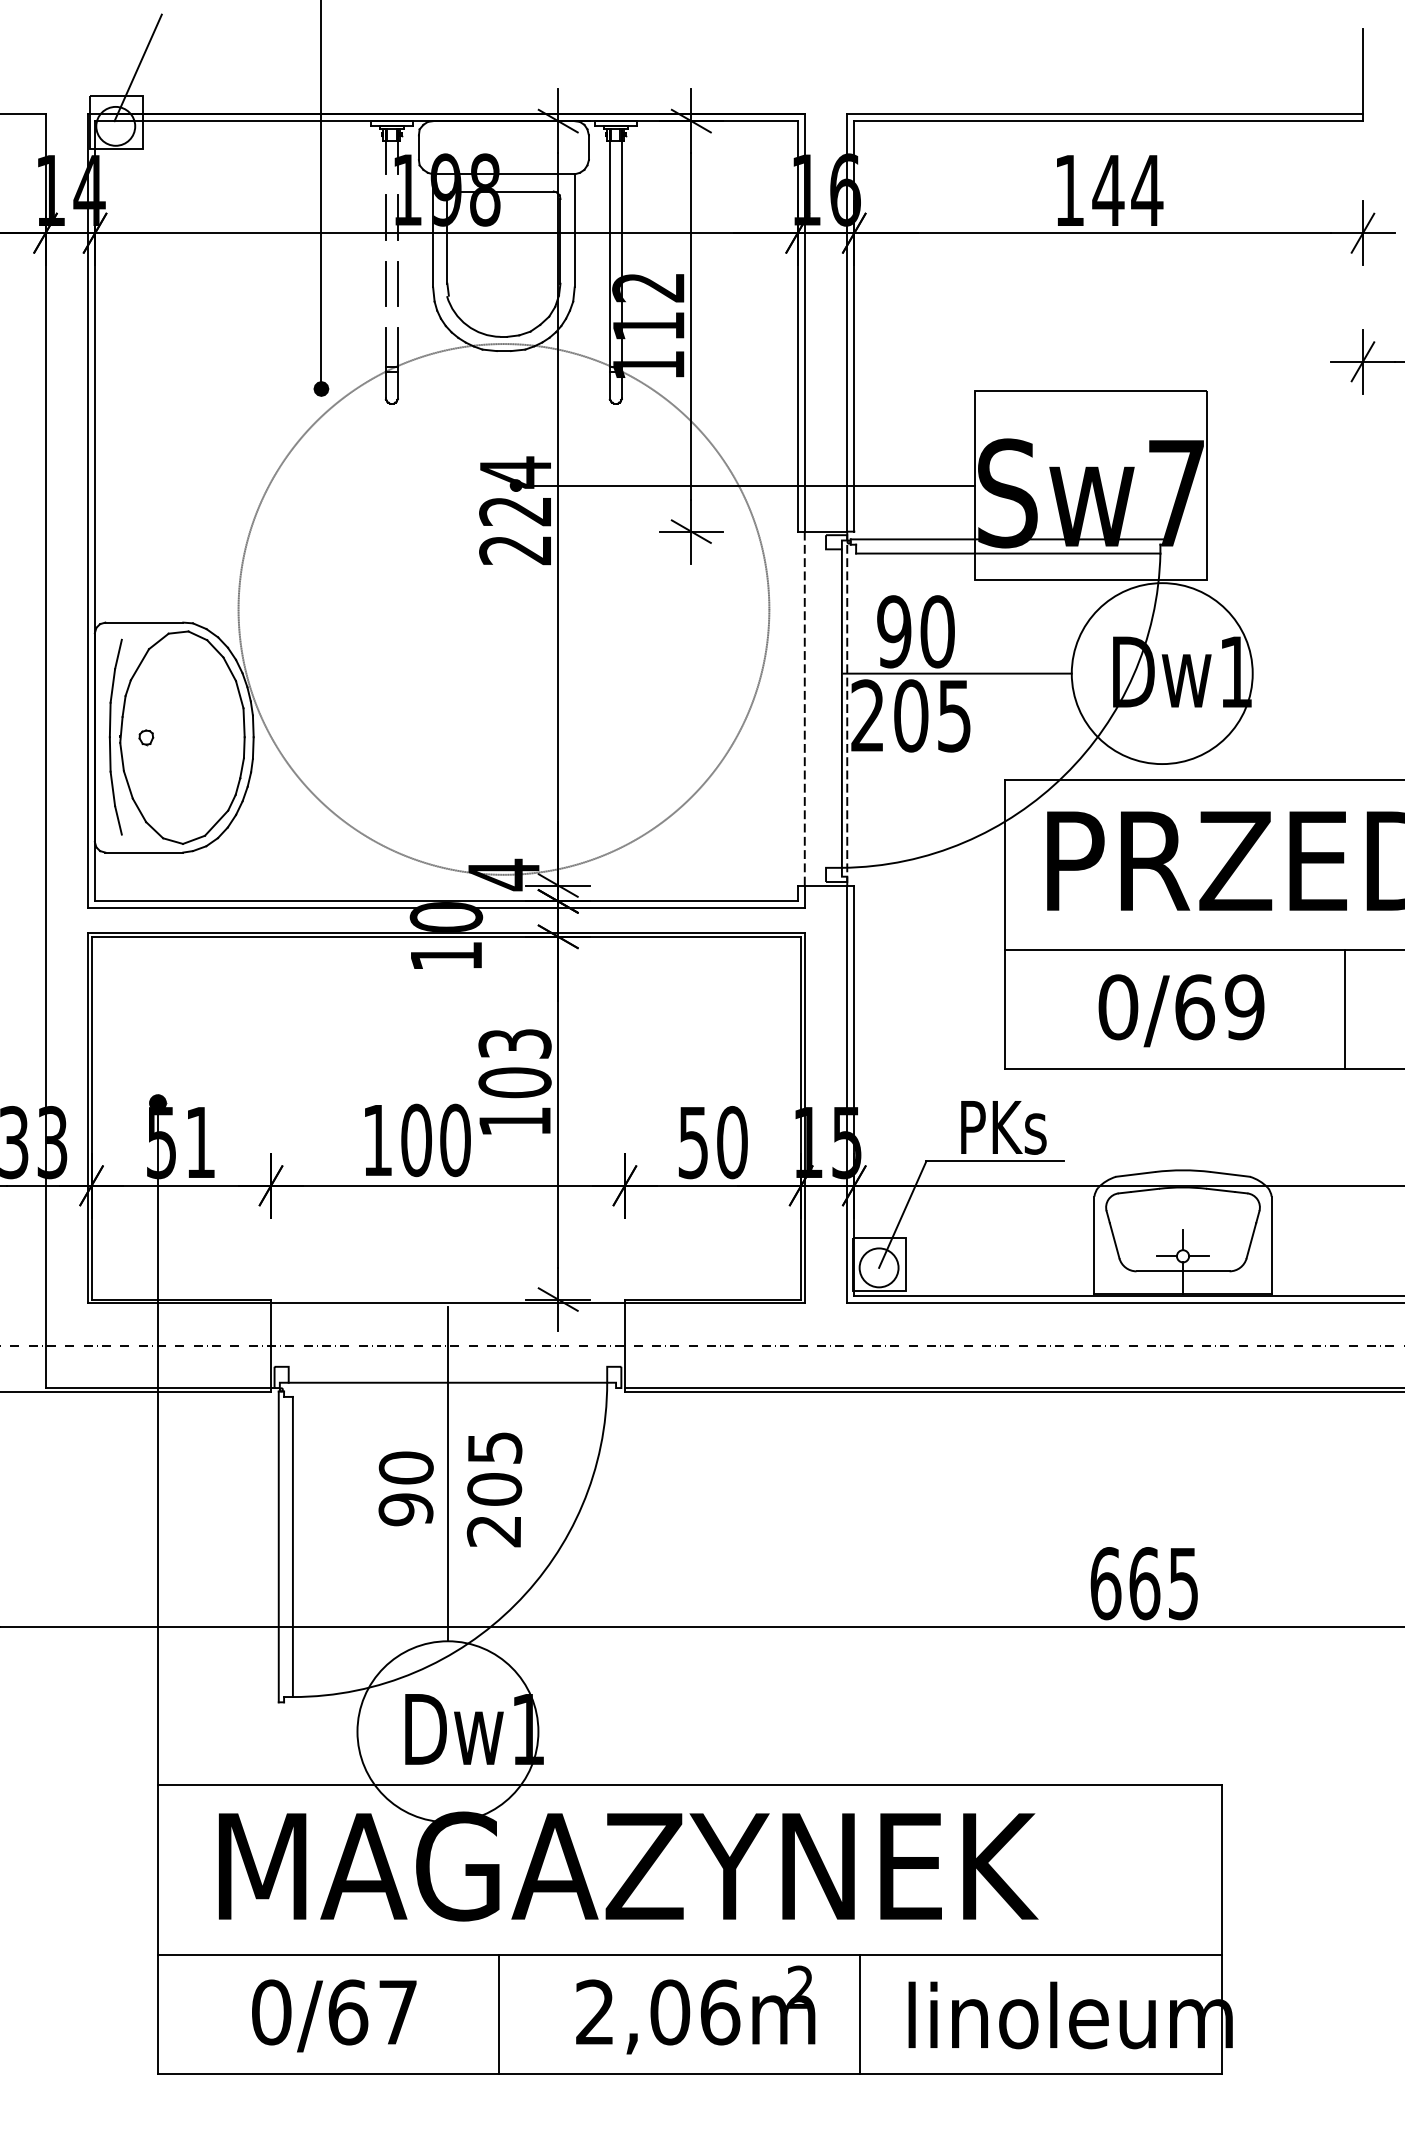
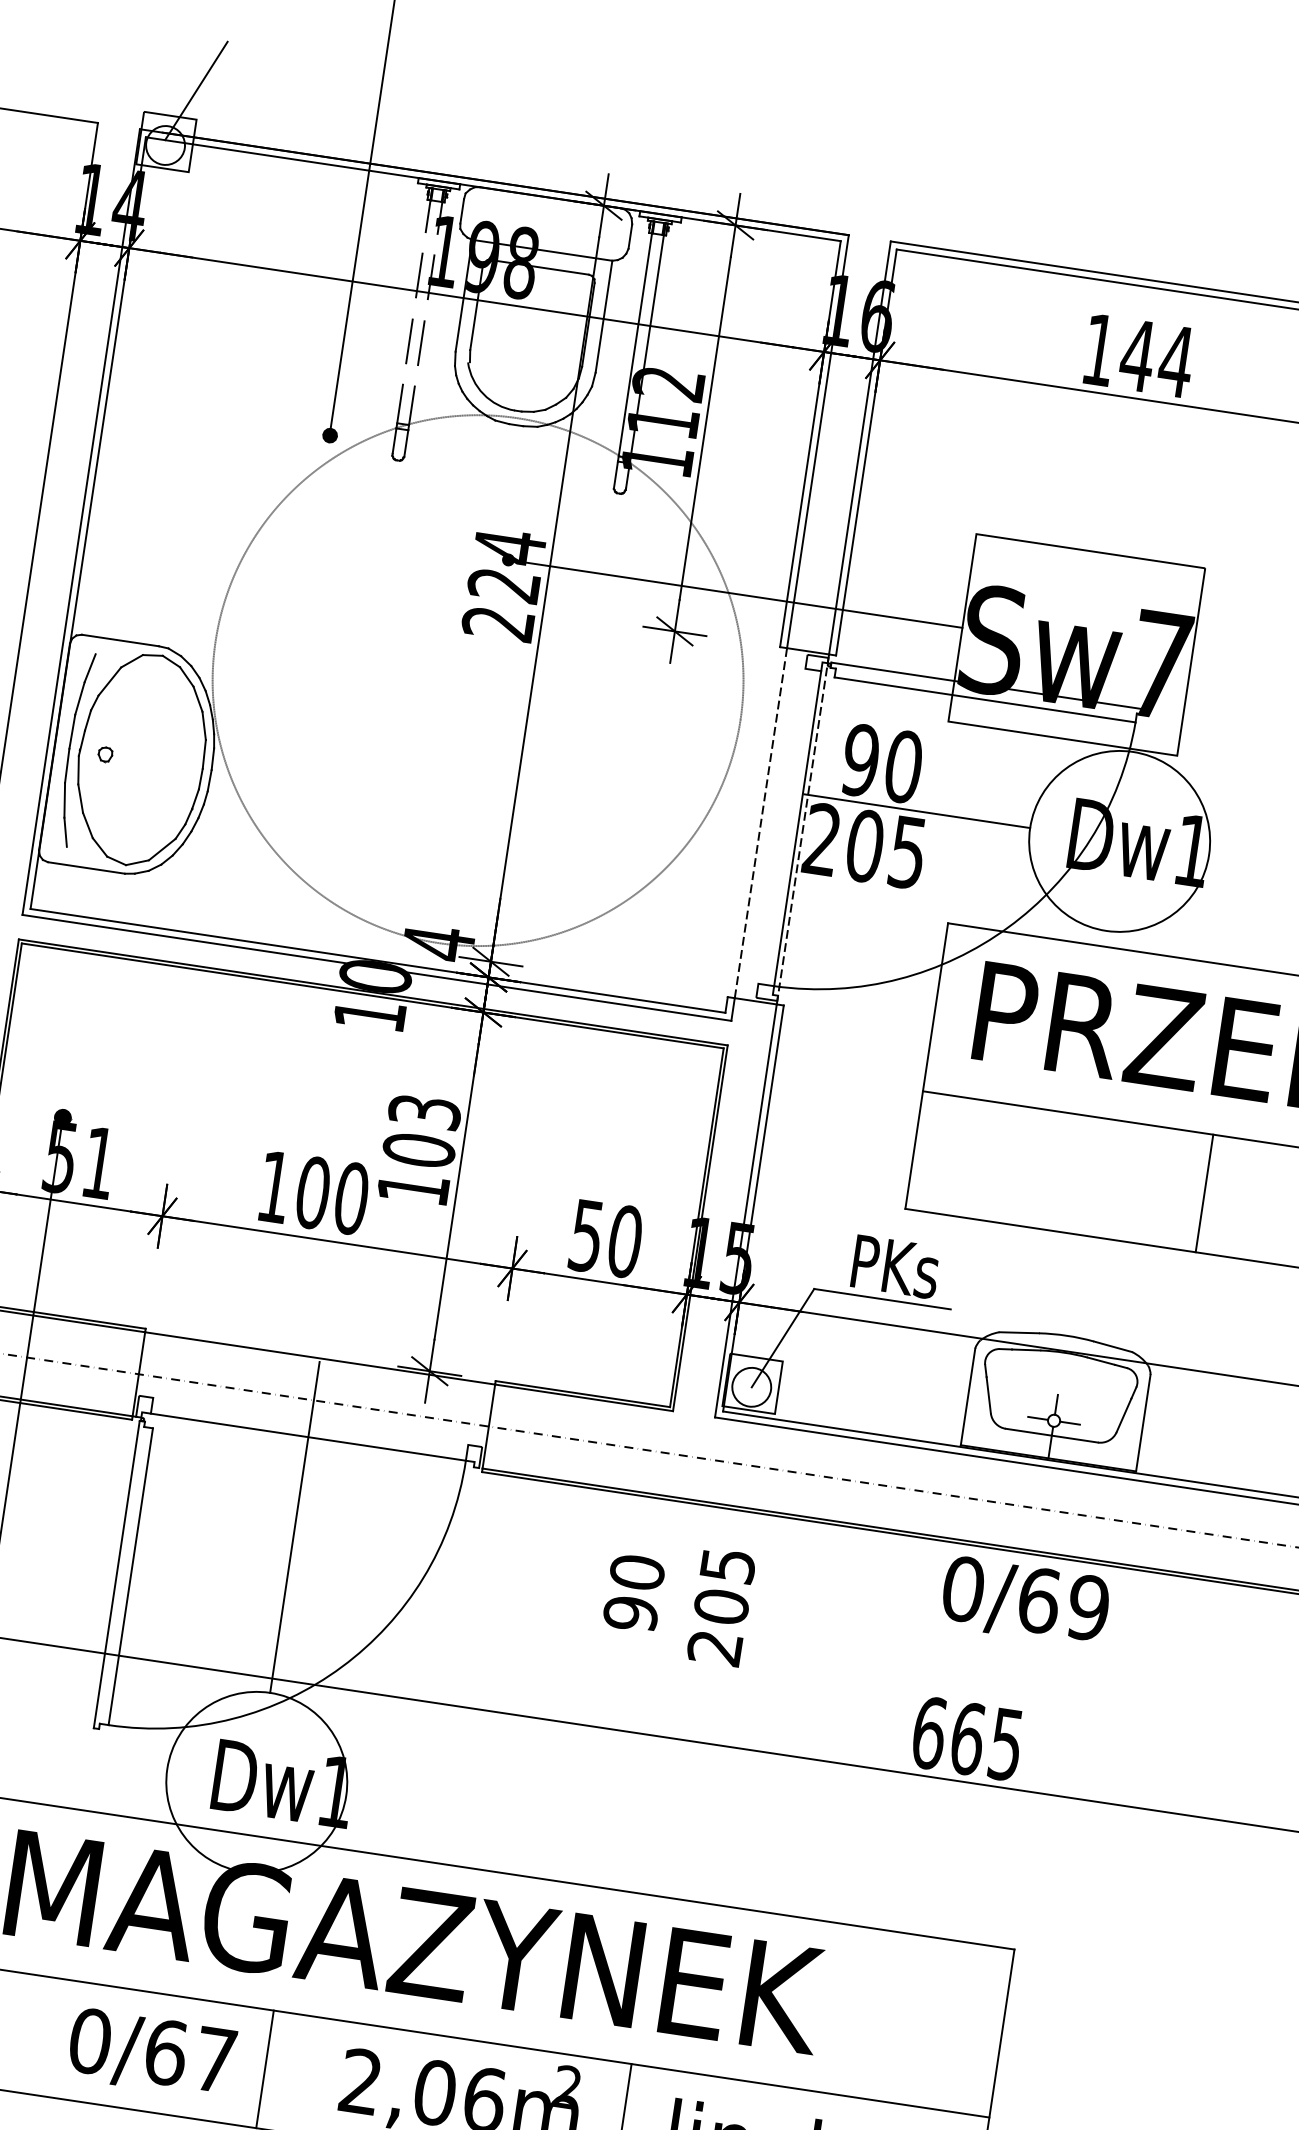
line: (1345, 1008) -> (1204, 1192), moved
text: (1181, 1010) -> (1025, 1601), moved
text: (450, 1489) -> (677, 1600), moved
text: (334, 2015) -> (152, 2053), moved

